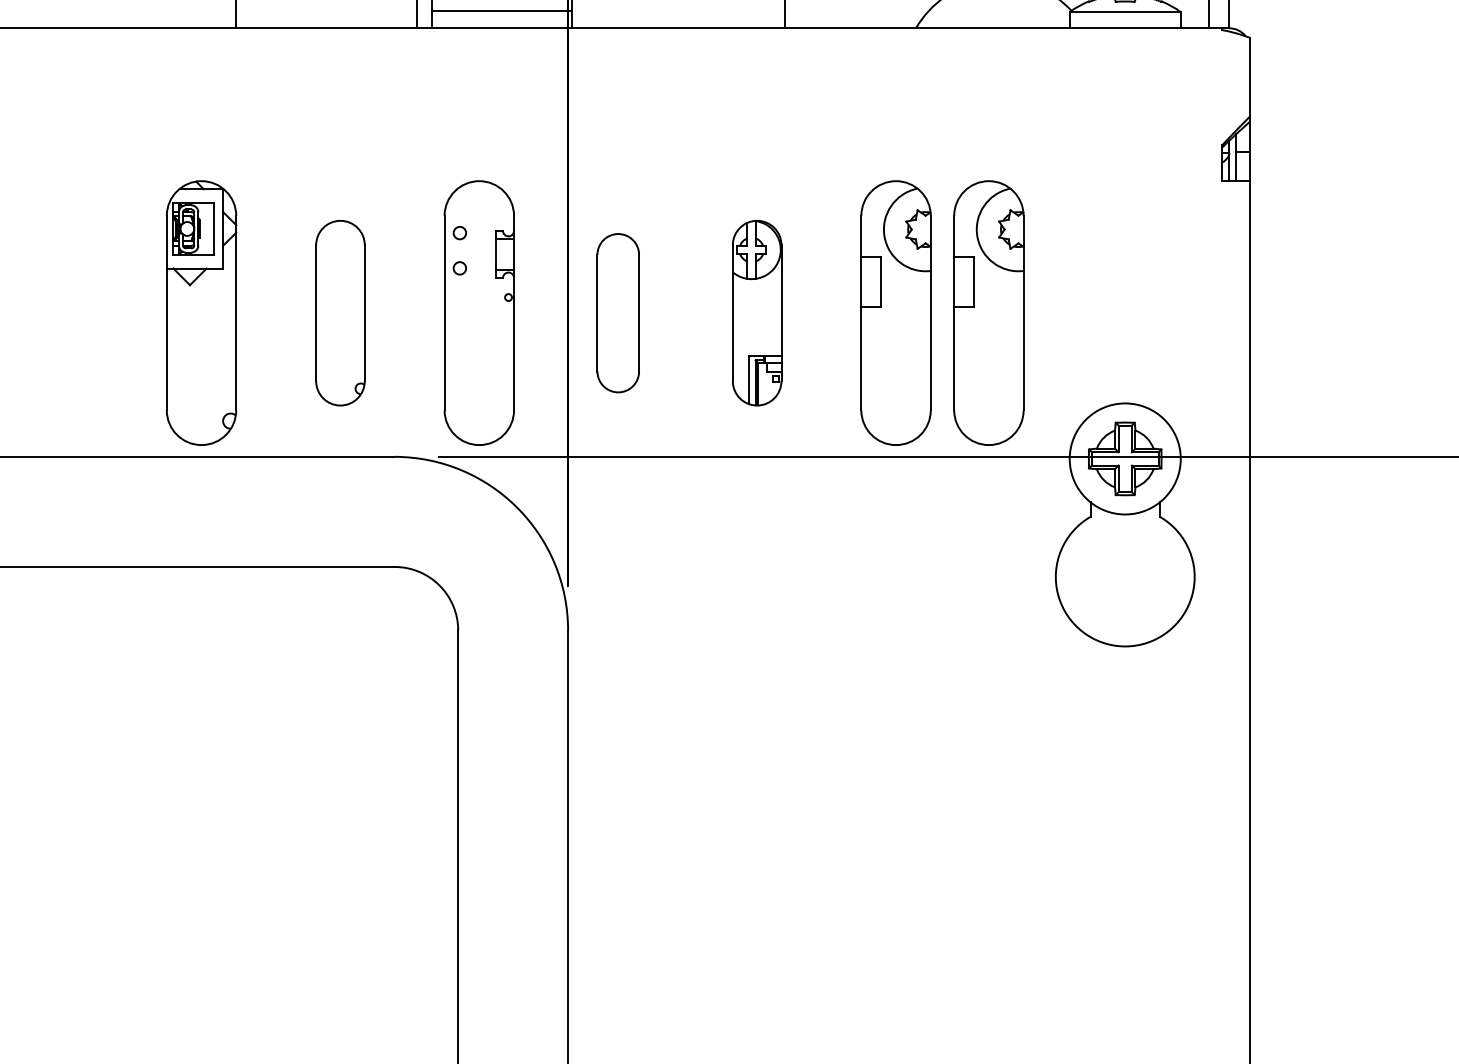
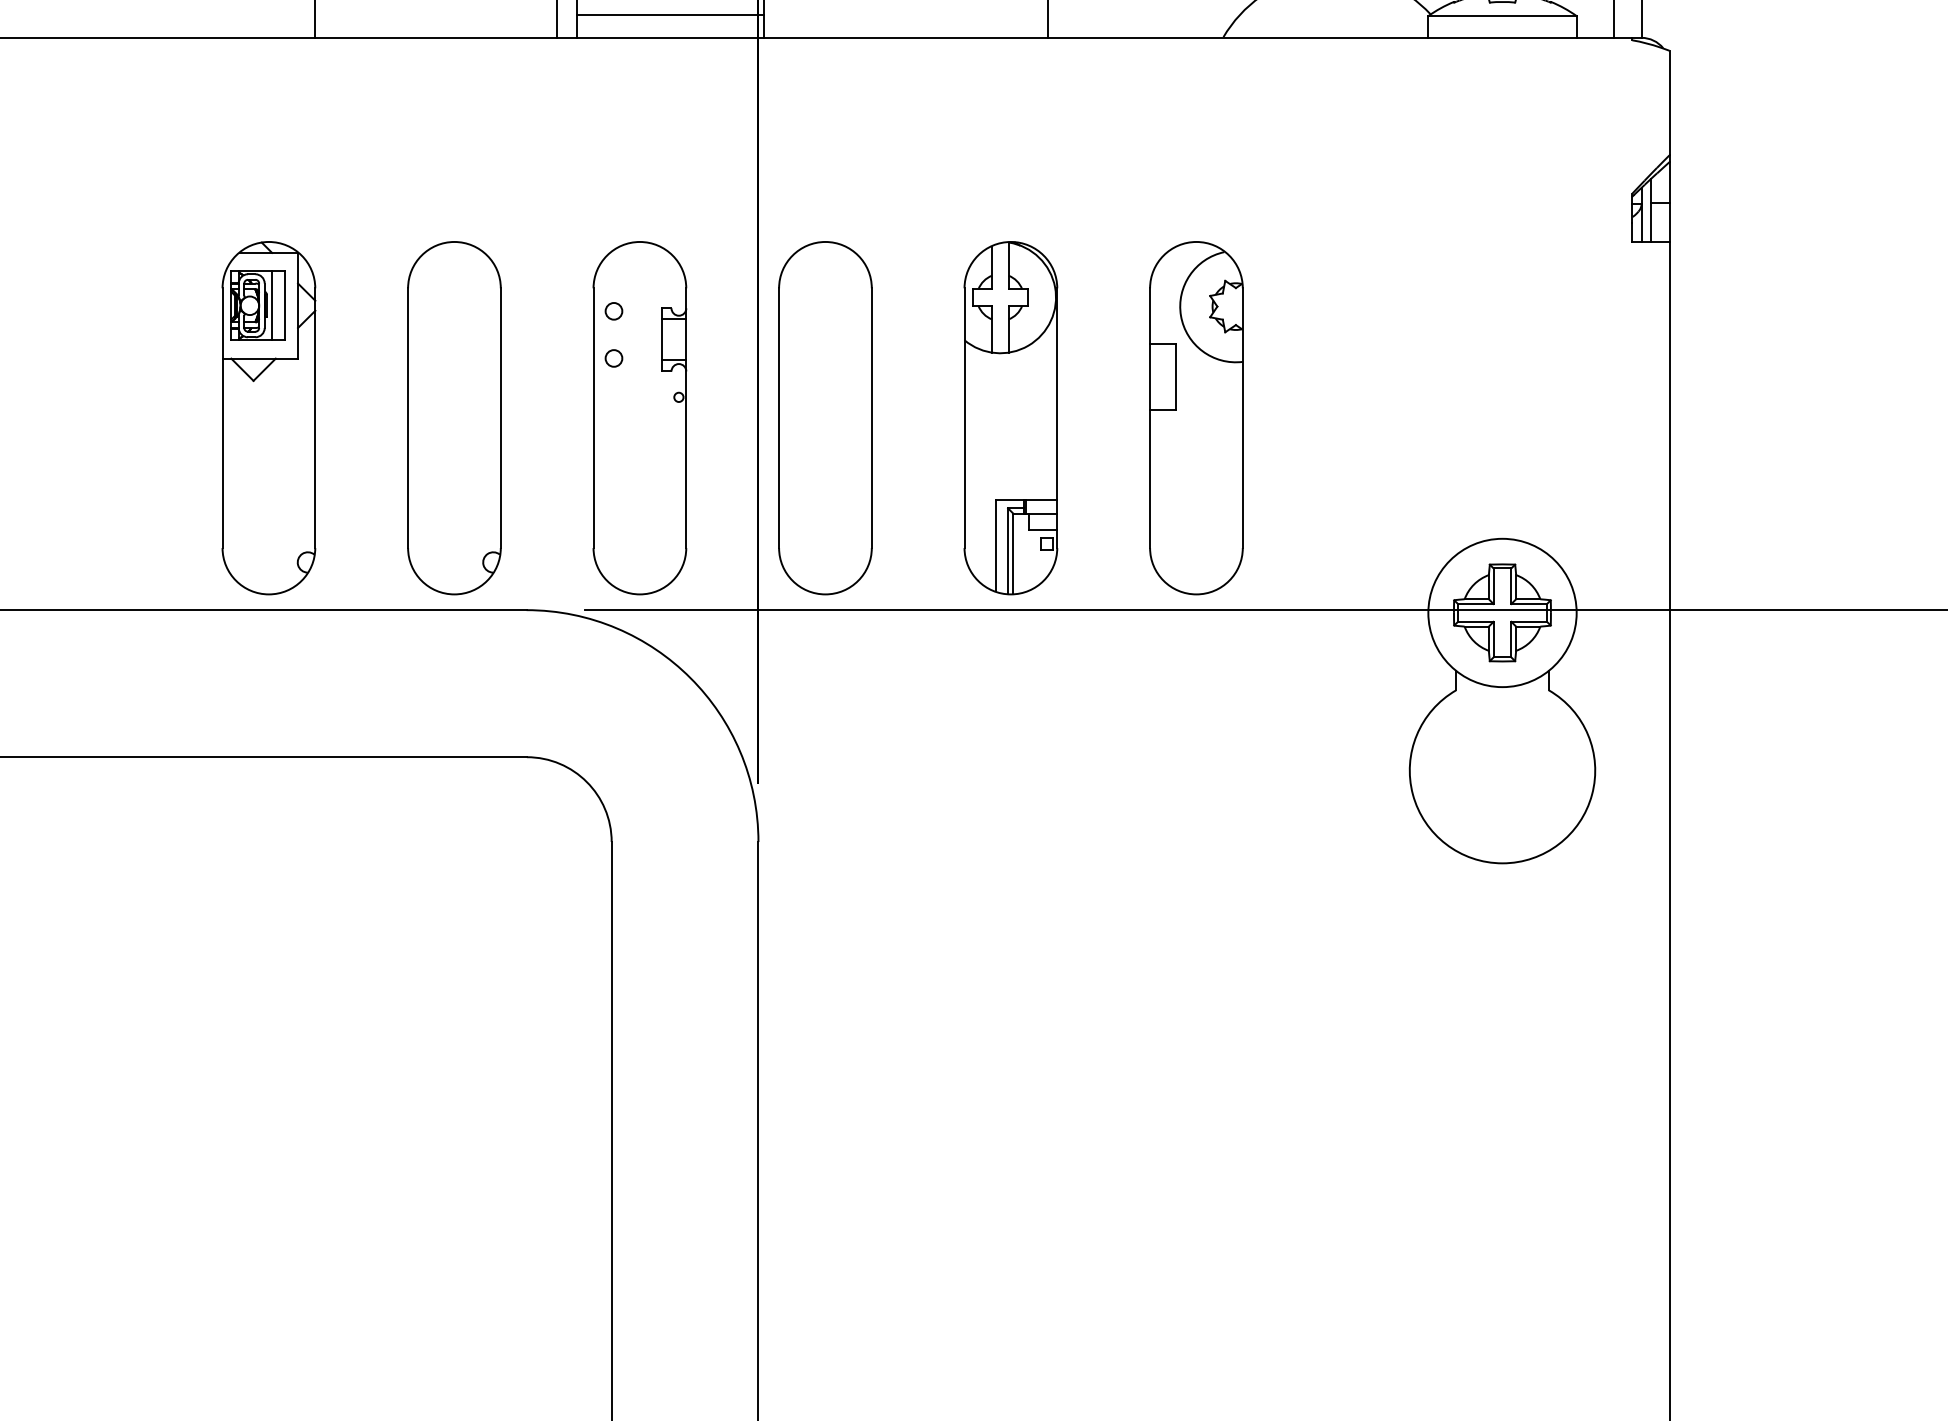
line: (204, 228) -> (272, 305), added
part: (340, 313) -> (454, 418), size x1.43
part: (618, 313) -> (825, 418), size x1.67
part: (756, 313) -> (1010, 418), size x1.43
part: (988, 313) -> (1320, 418), removed

